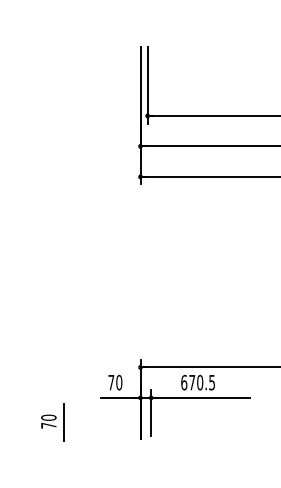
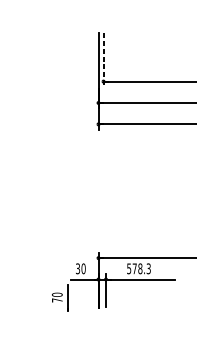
line: (147, 85) -> (103, 60), solid -> dashed
text: (111, 382) -> (78, 268), 70 -> 30
text: (198, 382) -> (139, 268), 670.5 -> 578.3
part: (52, 422) -> (59, 298), moved

